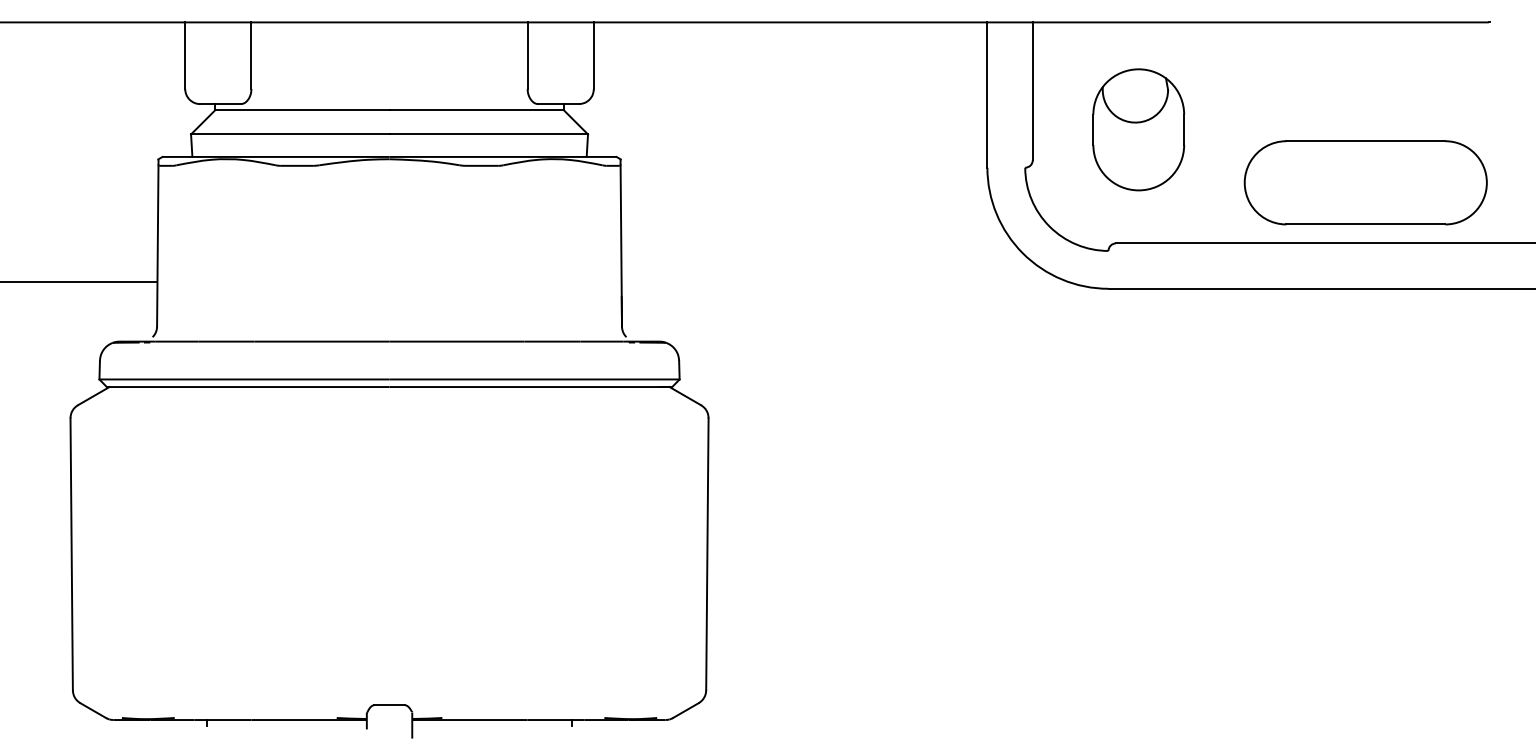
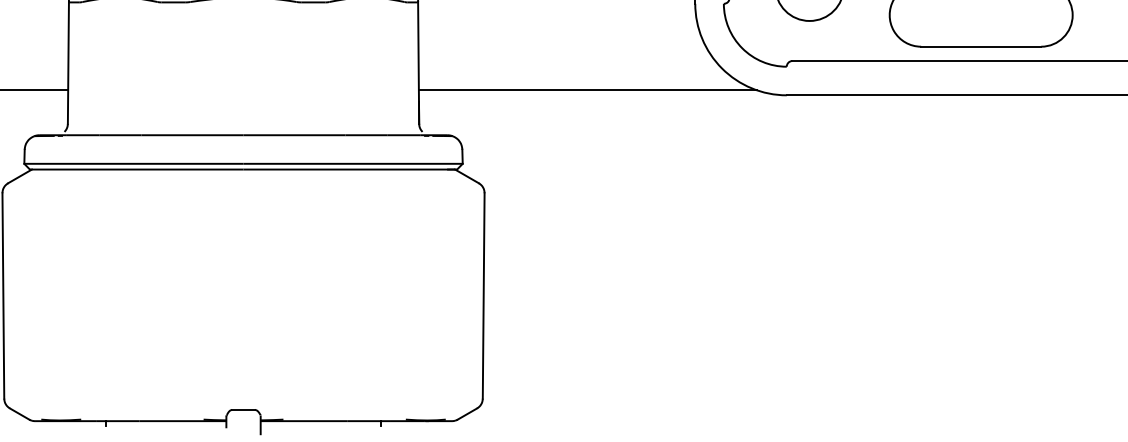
line: (844, 282) -> (587, 90), added

